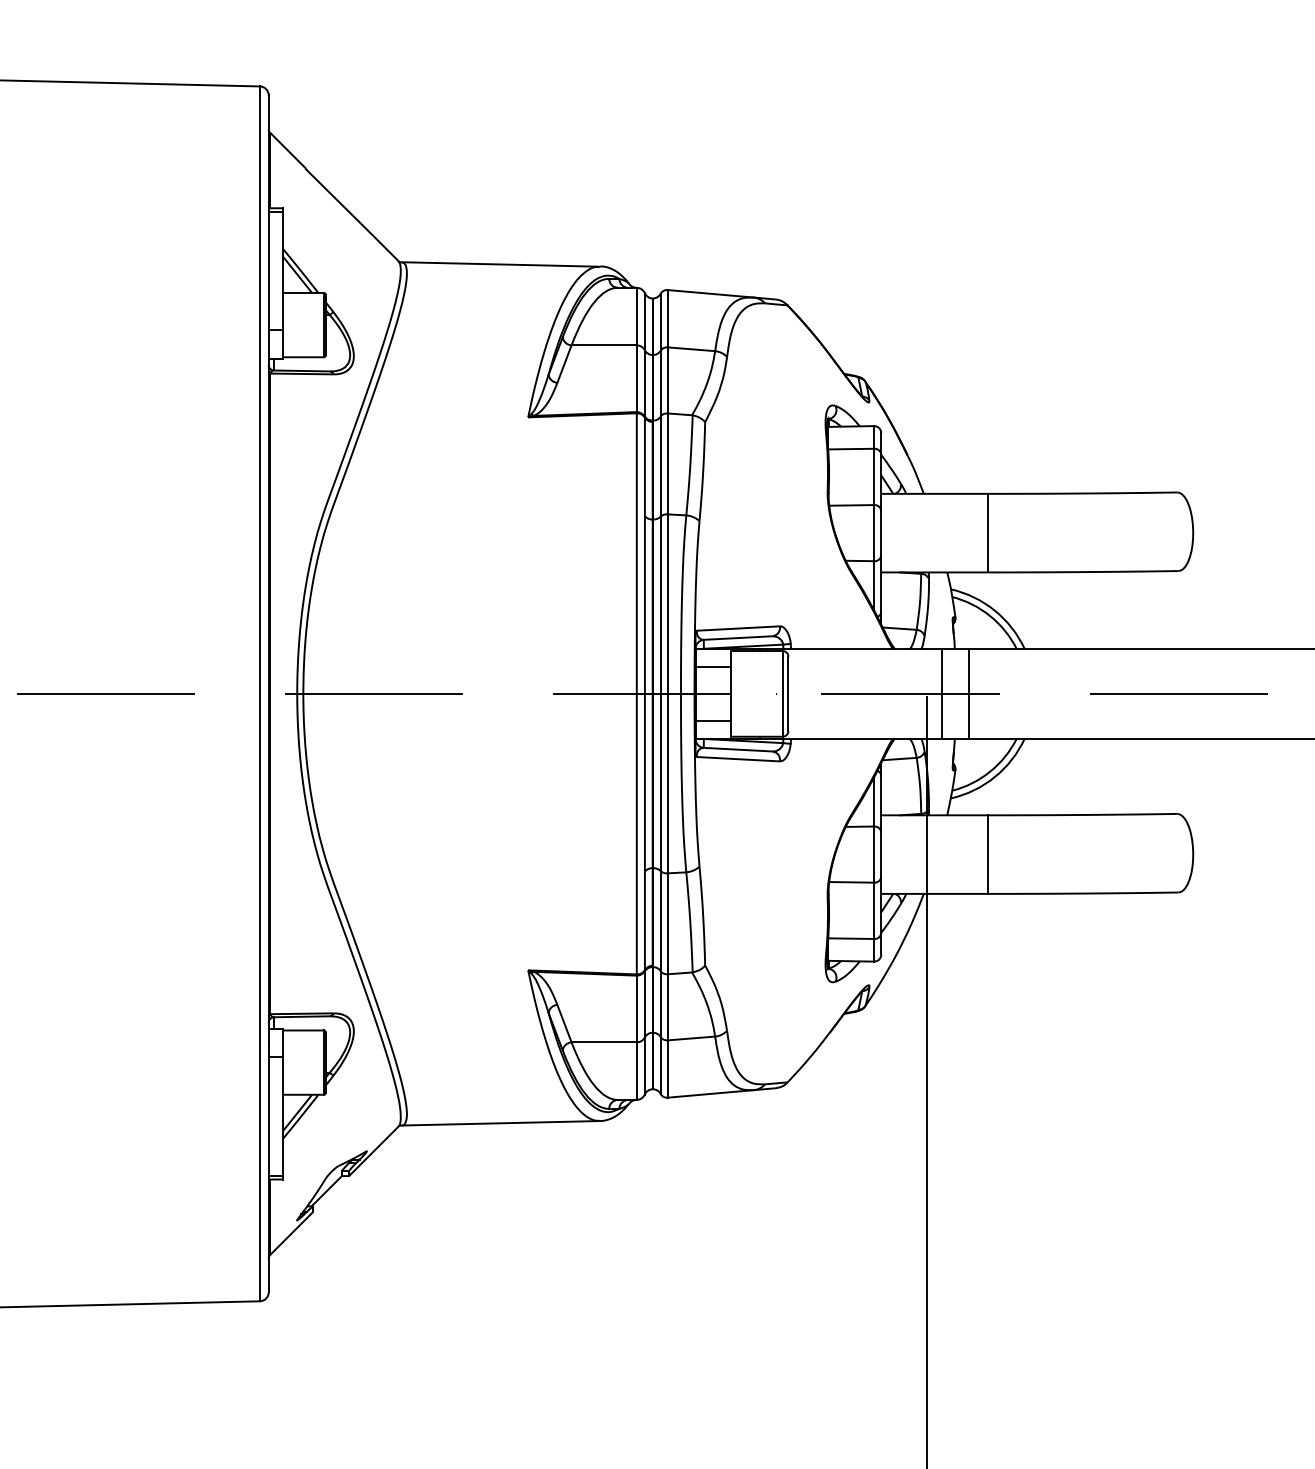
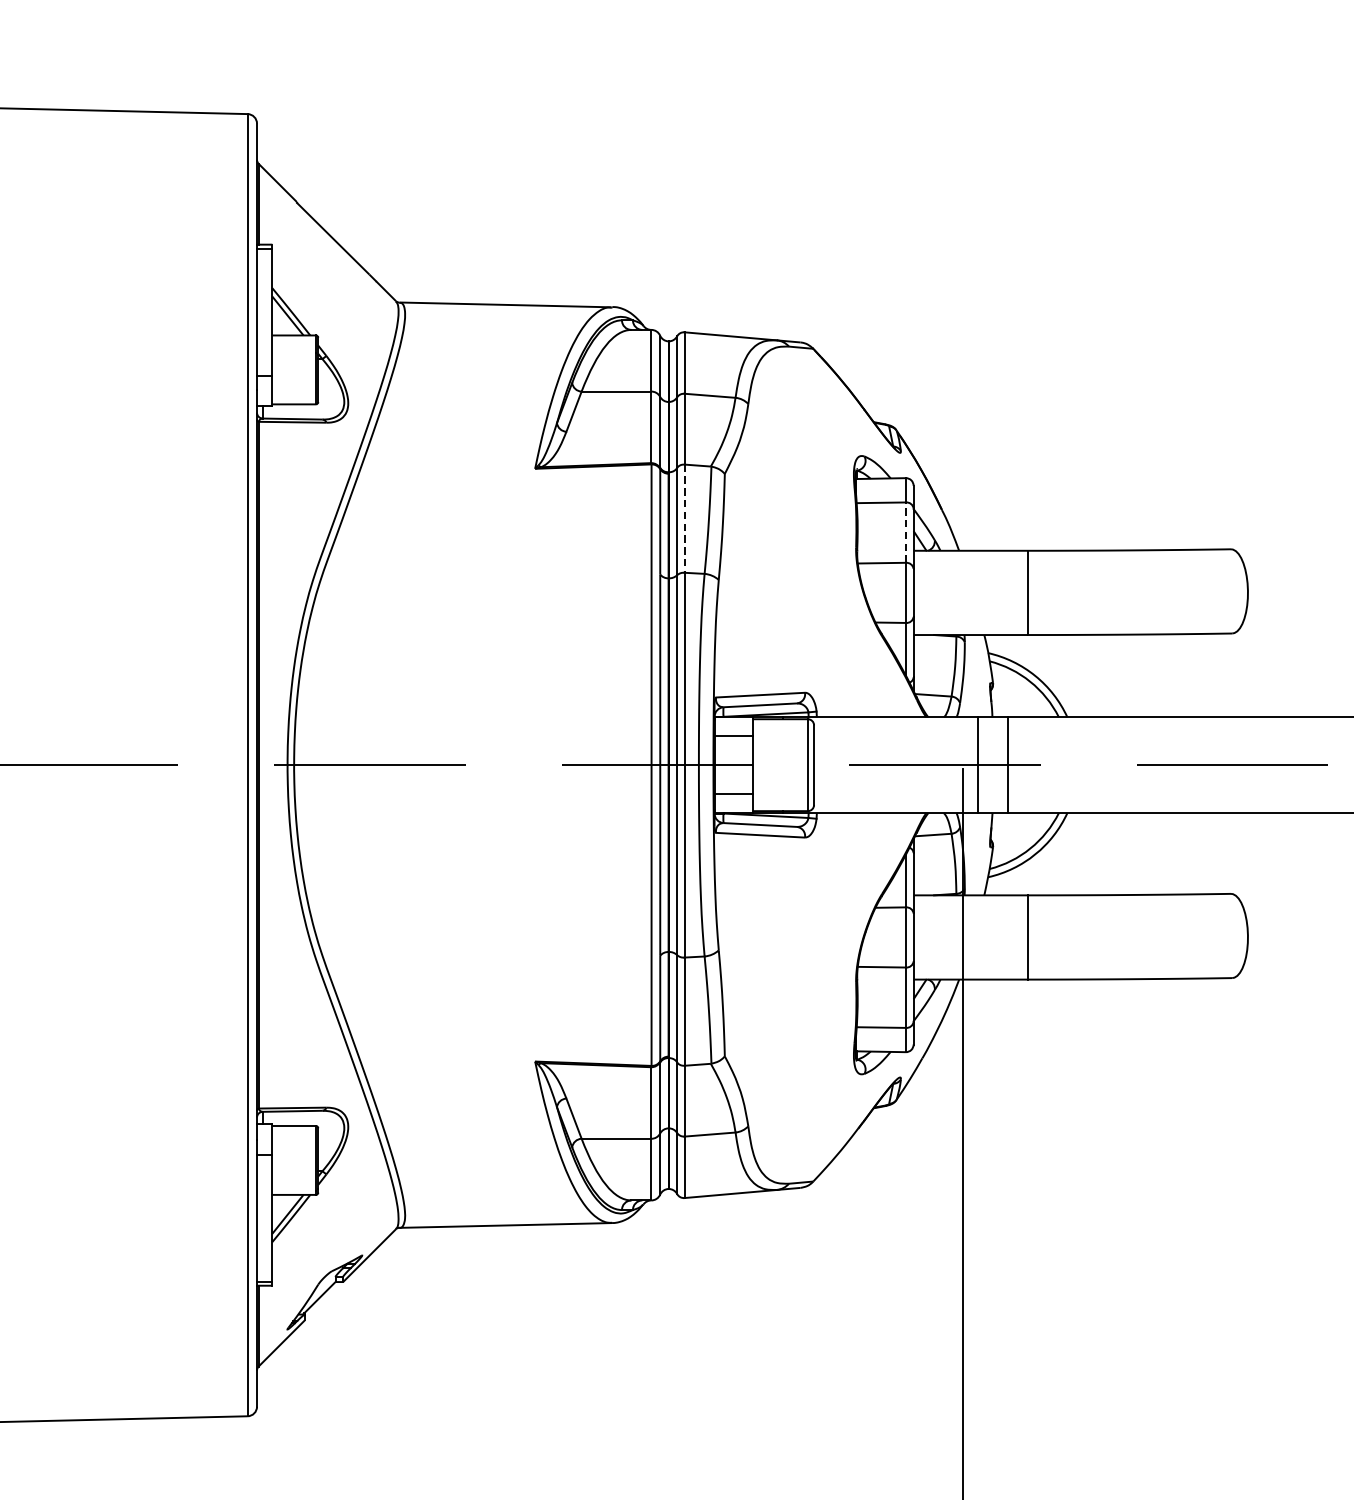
line: (667, 464) -> (684, 519), solid -> dashed
line: (874, 476) -> (906, 532), solid -> dashed

